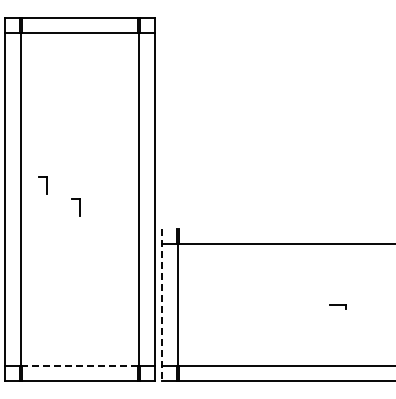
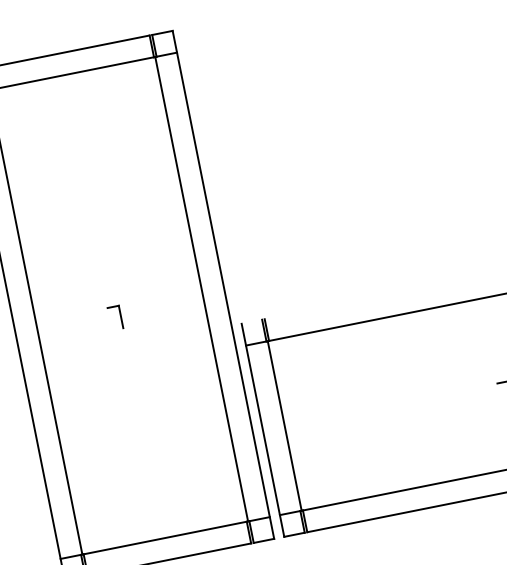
part: (42, 185) -> (62, 296), removed
line: (162, 305) -> (263, 430), dashed -> solid
line: (79, 365) -> (164, 537), dashed -> solid

